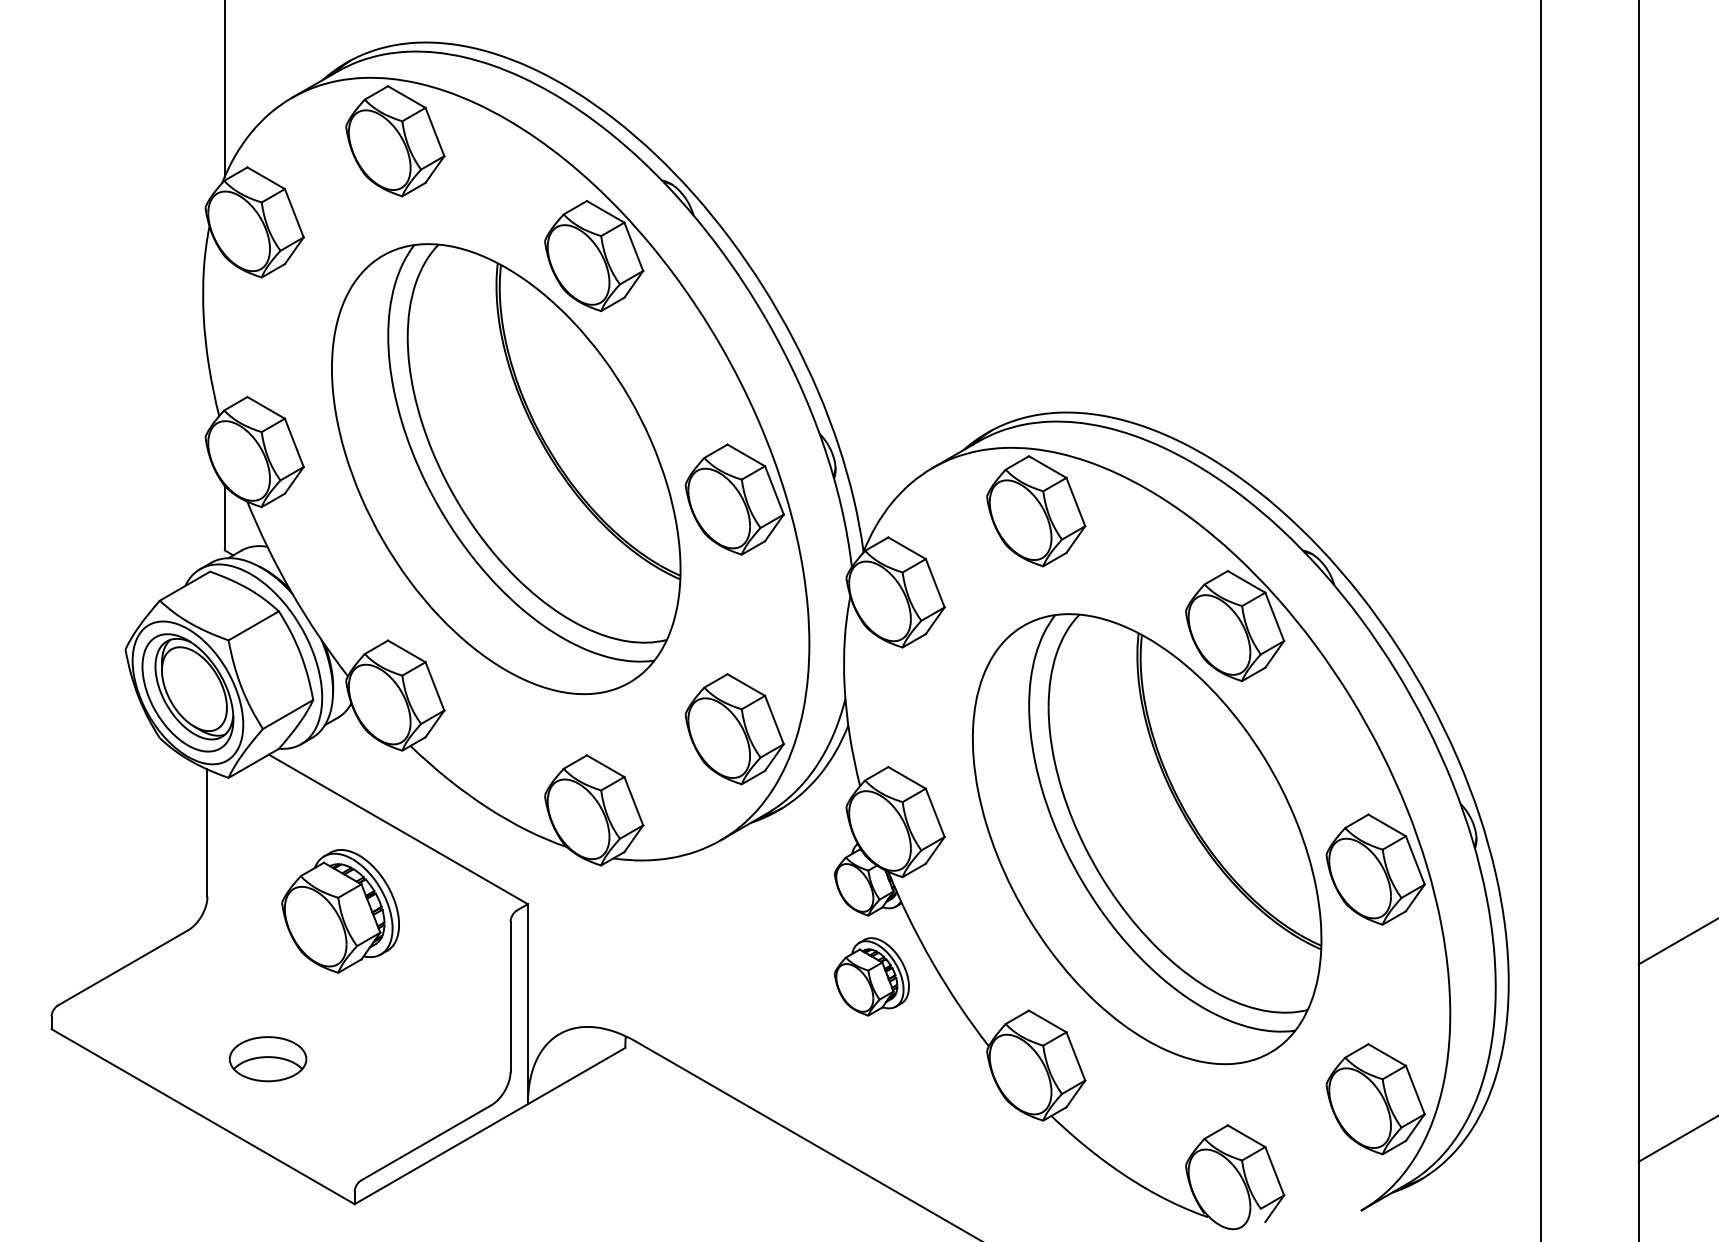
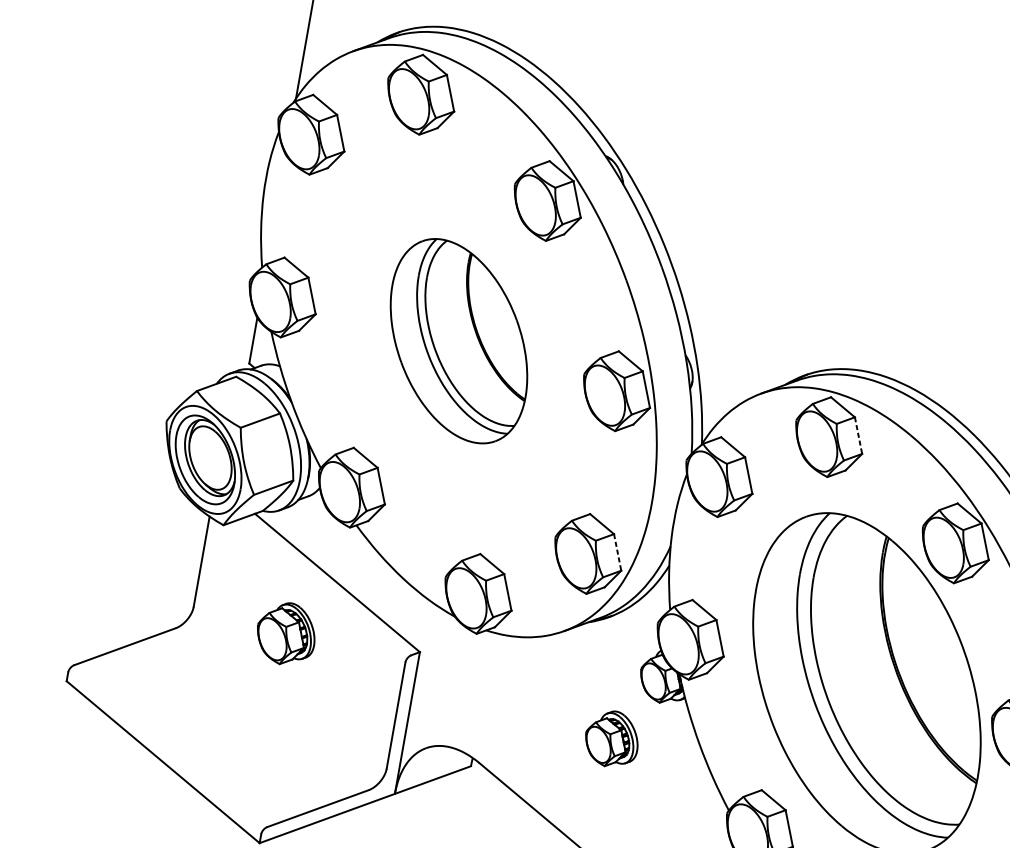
part: (506, 469) -> (459, 341), size x0.6
line: (1075, 502) -> (858, 435), solid -> dashed
line: (774, 720) -> (617, 552), solid -> dashed
part: (340, 911) -> (286, 633), size x0.7
part: (871, 976) -> (611, 738), moved
part: (268, 1059) -> (216, 729), removed

